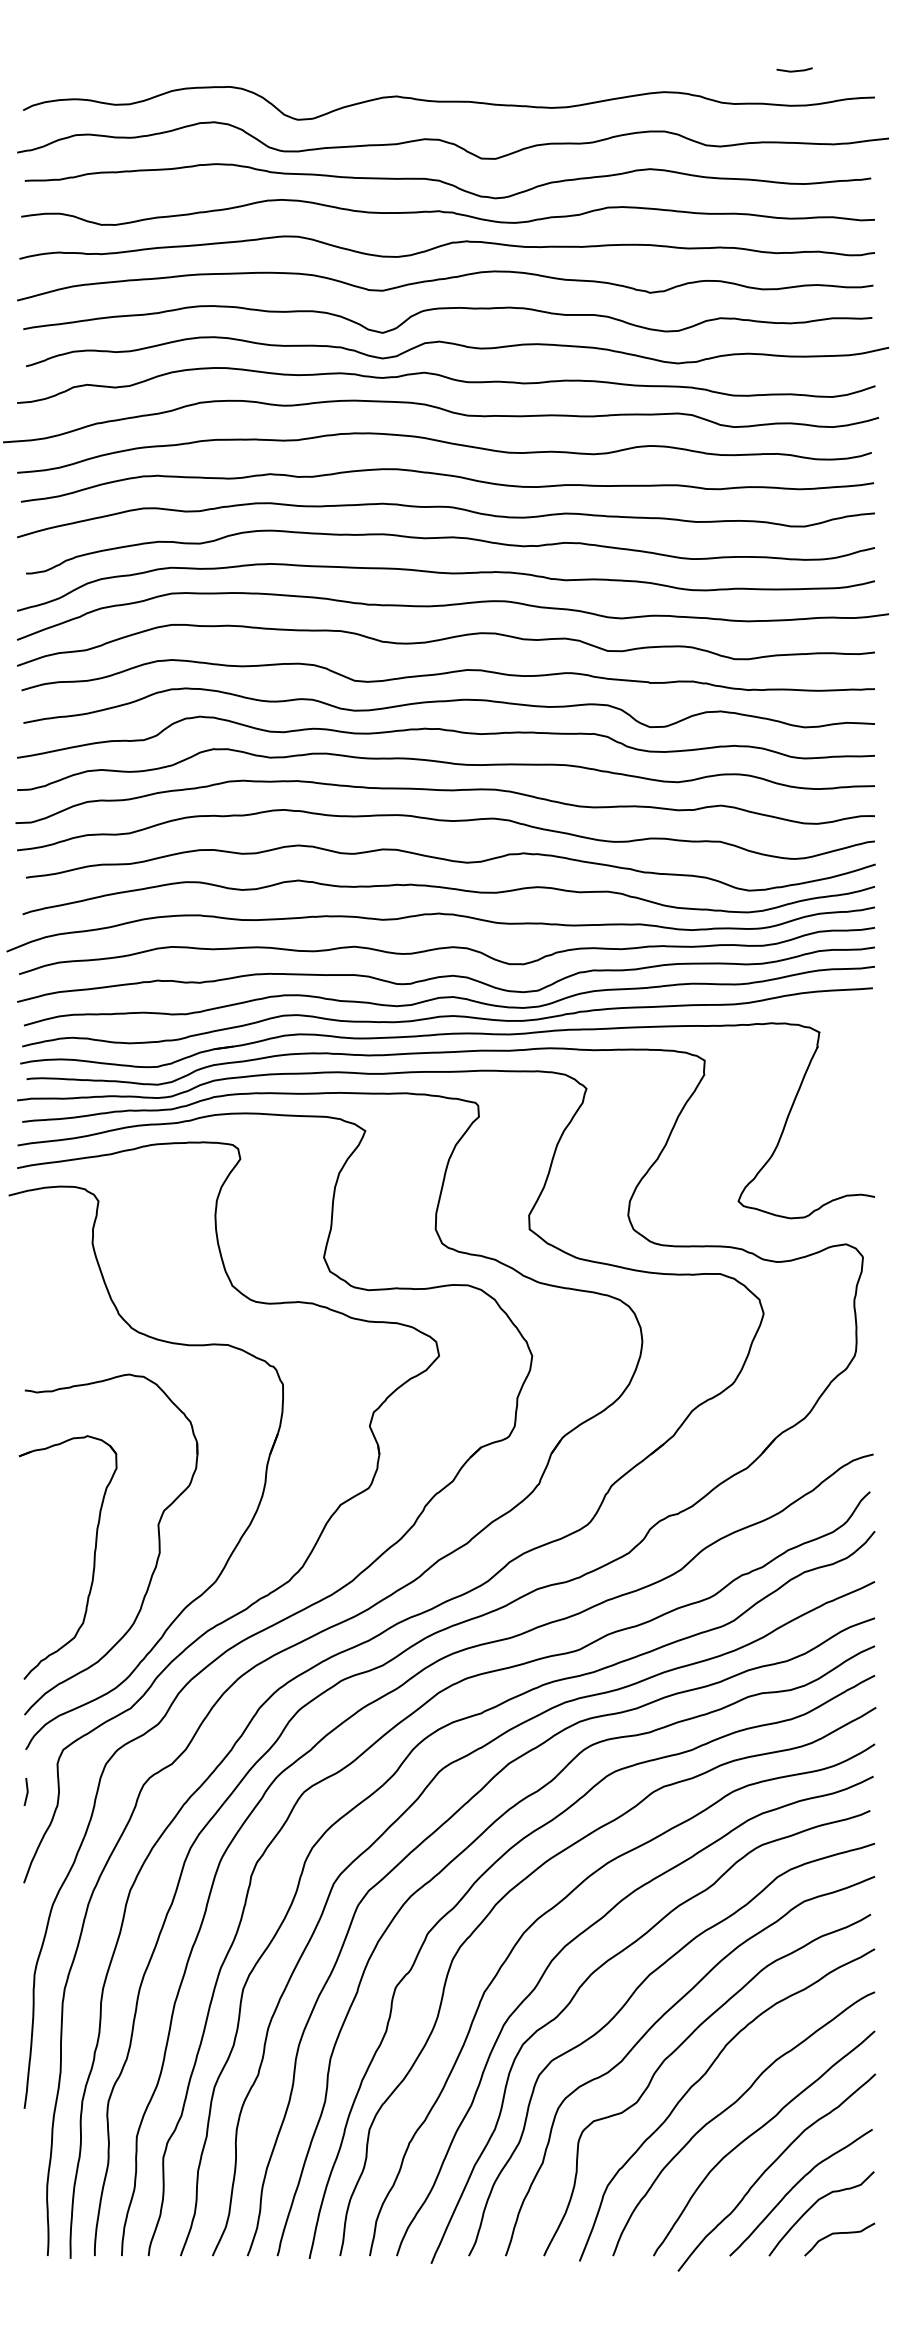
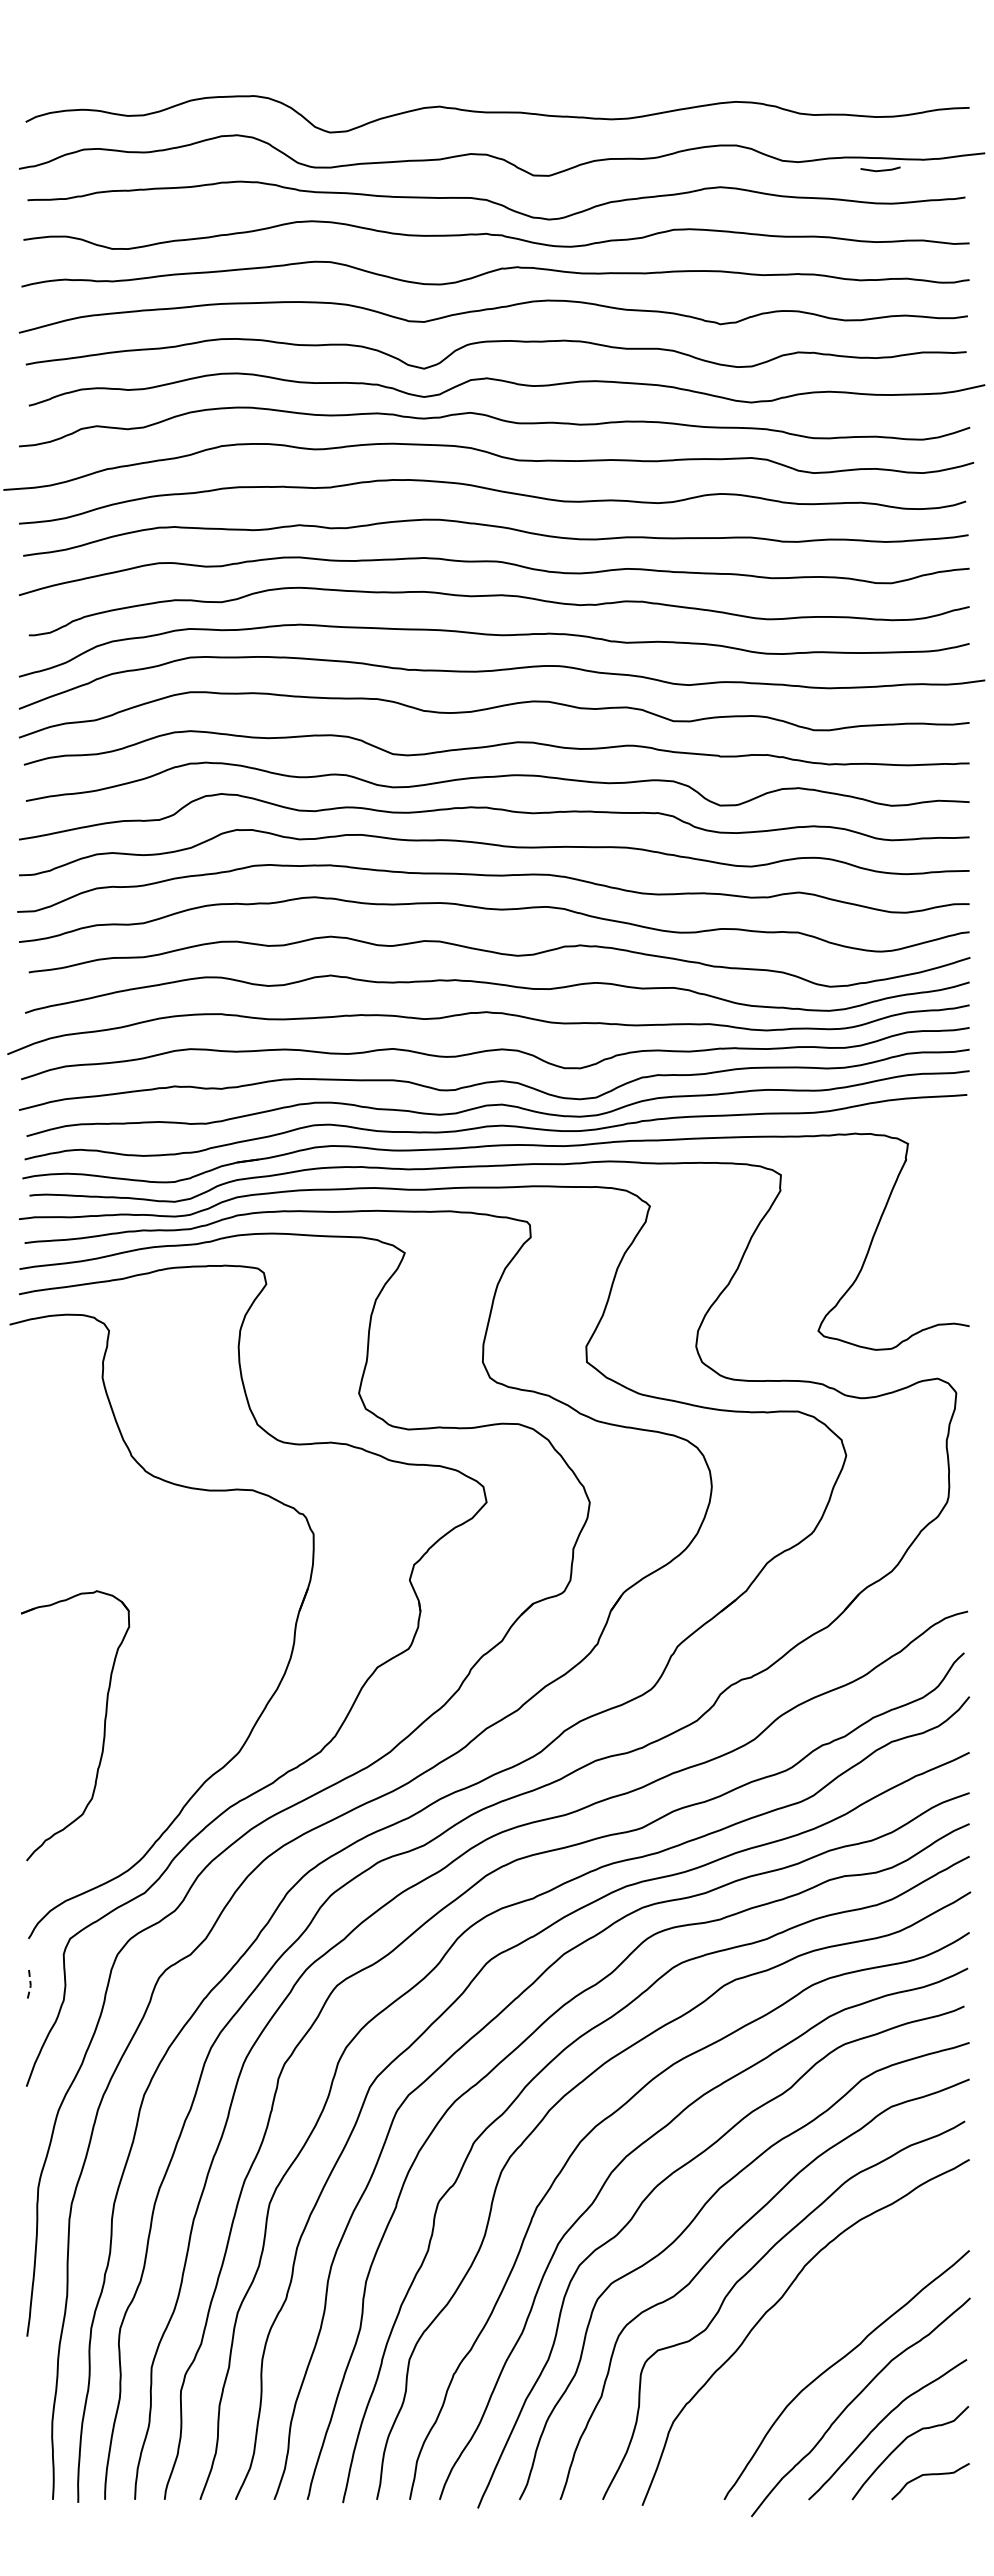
line: (794, 70) -> (880, 169), moved
part: (158, 1543) -> (175, 1710), removed
line: (27, 1791) -> (30, 1985), solid -> dashed
curve: (731, 2106) -> (810, 2334), removed

